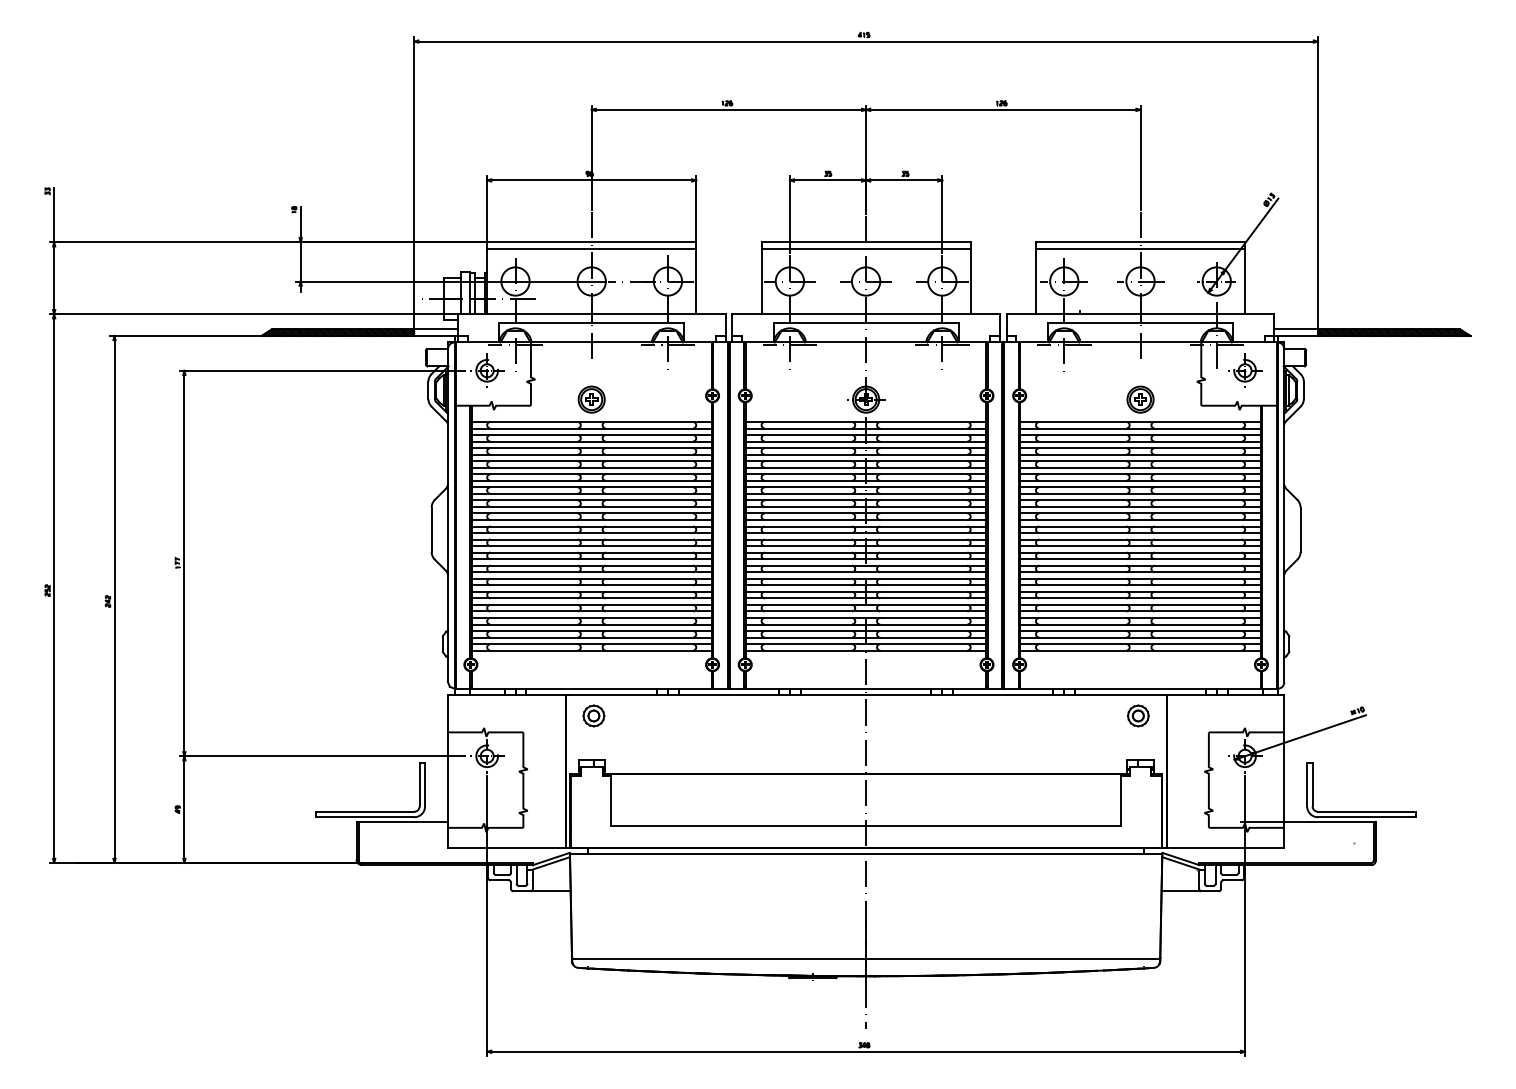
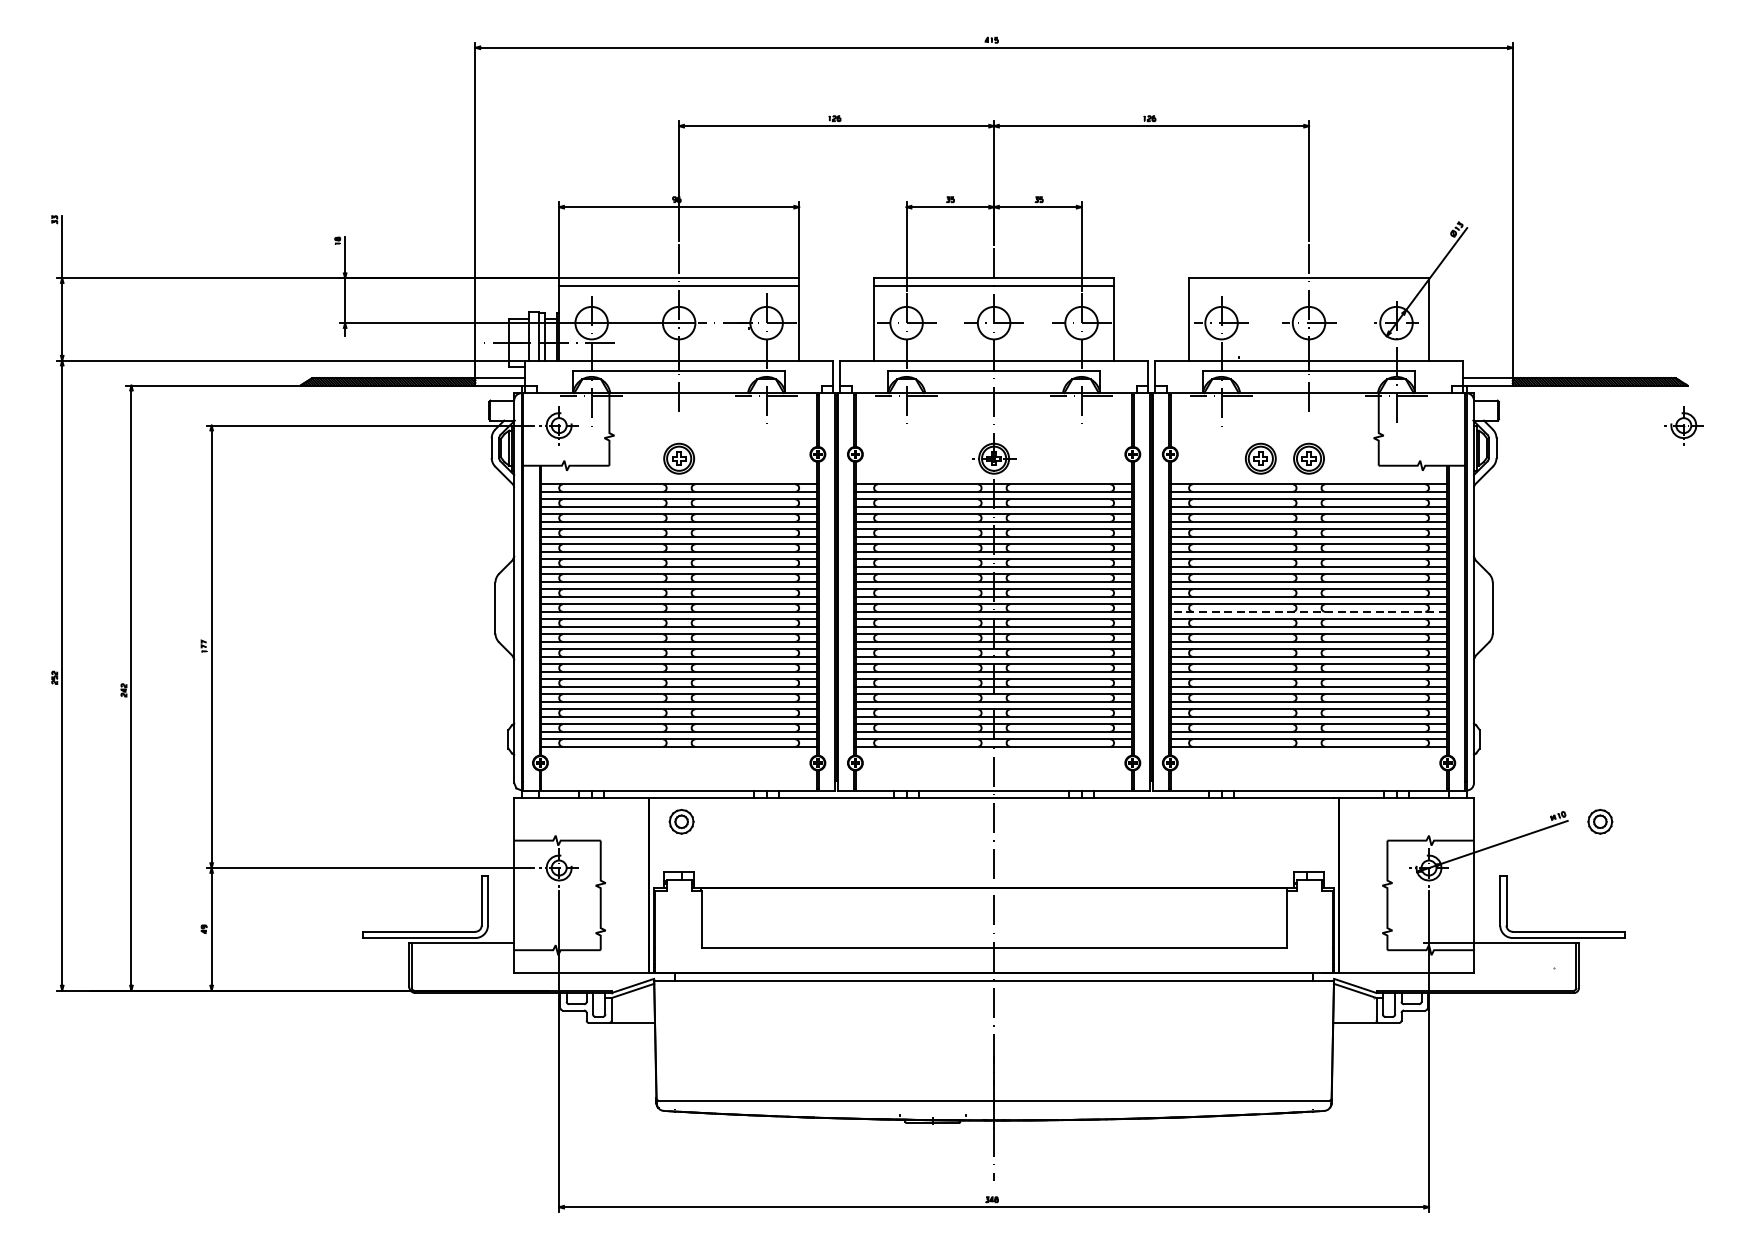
line: (1140, 249) -> (1308, 286), removed
part: (1245, 370) -> (1684, 425), moved
part: (1098, 399) -> (1260, 458), added
line: (1140, 533) -> (1308, 612), solid -> dashed
part: (1138, 715) -> (1600, 821), moved

